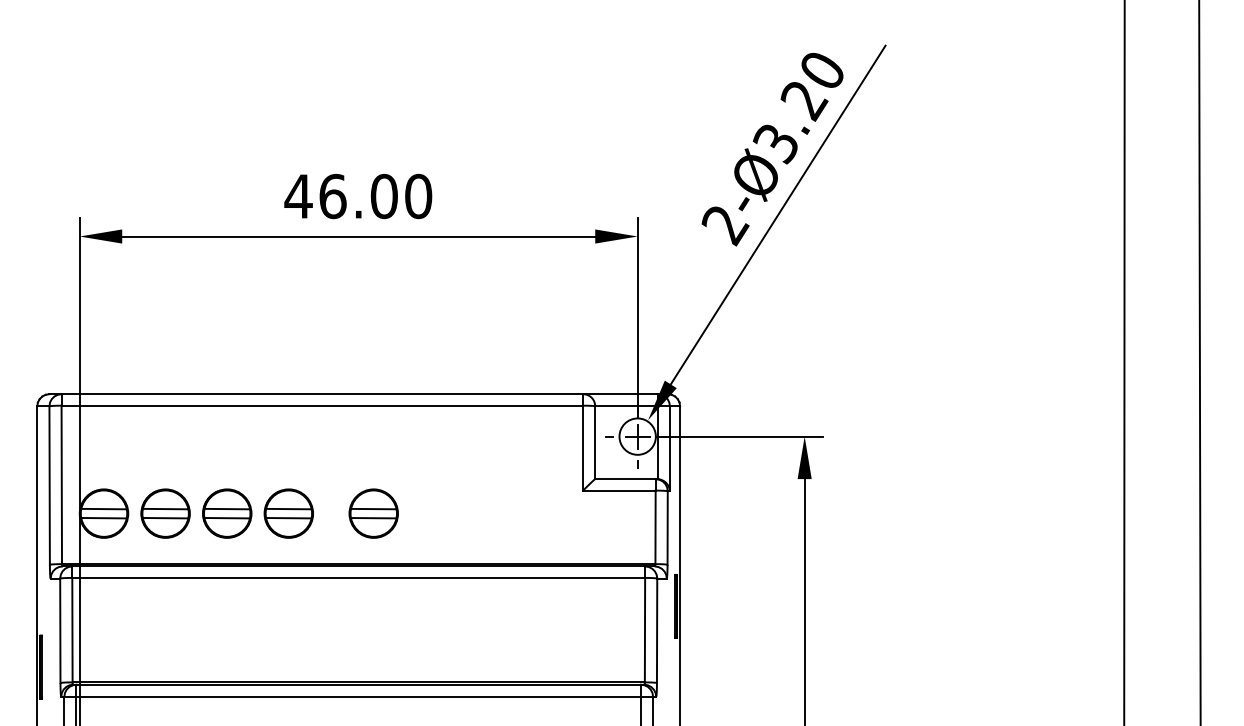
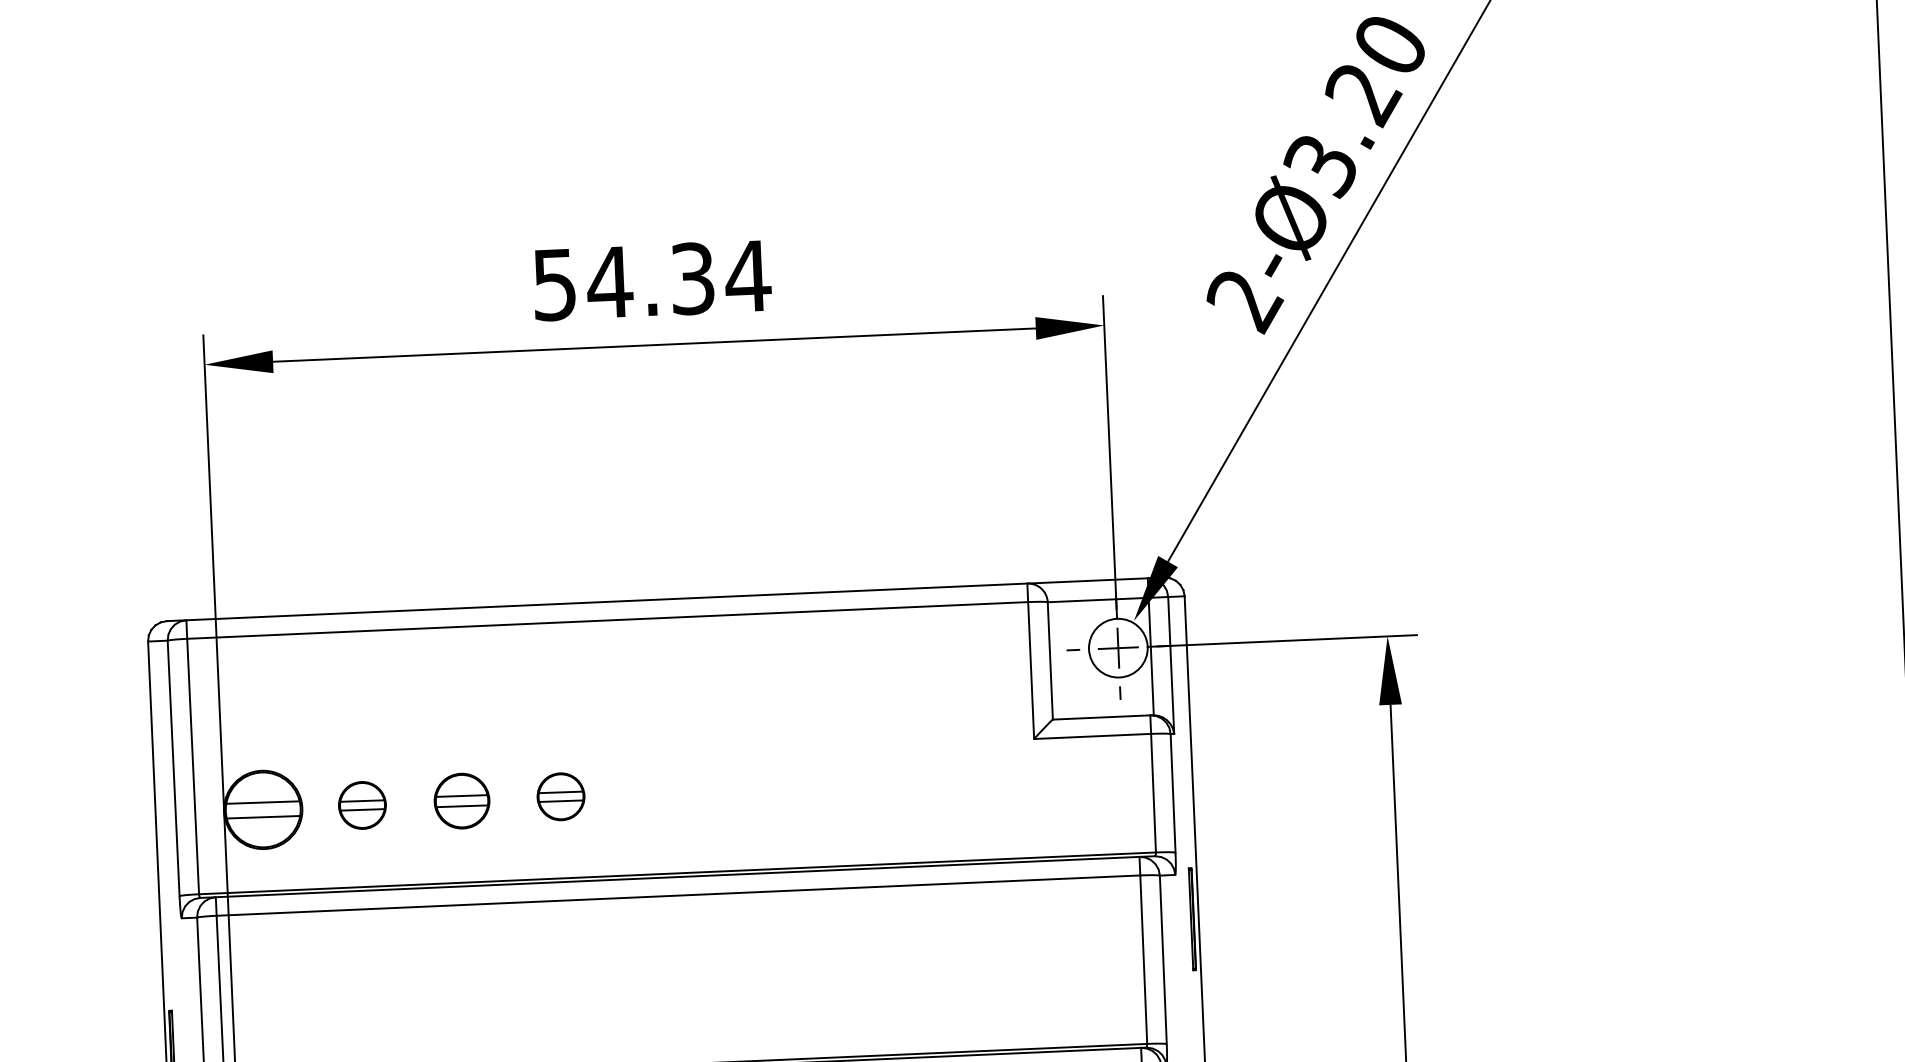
text: (358, 196) -> (651, 280), 46.00 -> 54.34
part: (165, 513) -> (362, 805), size x0.6
part: (227, 513) -> (462, 800), size x0.7
part: (288, 513) -> (560, 796), size x0.6
part: (373, 513) -> (697, 790), removed

